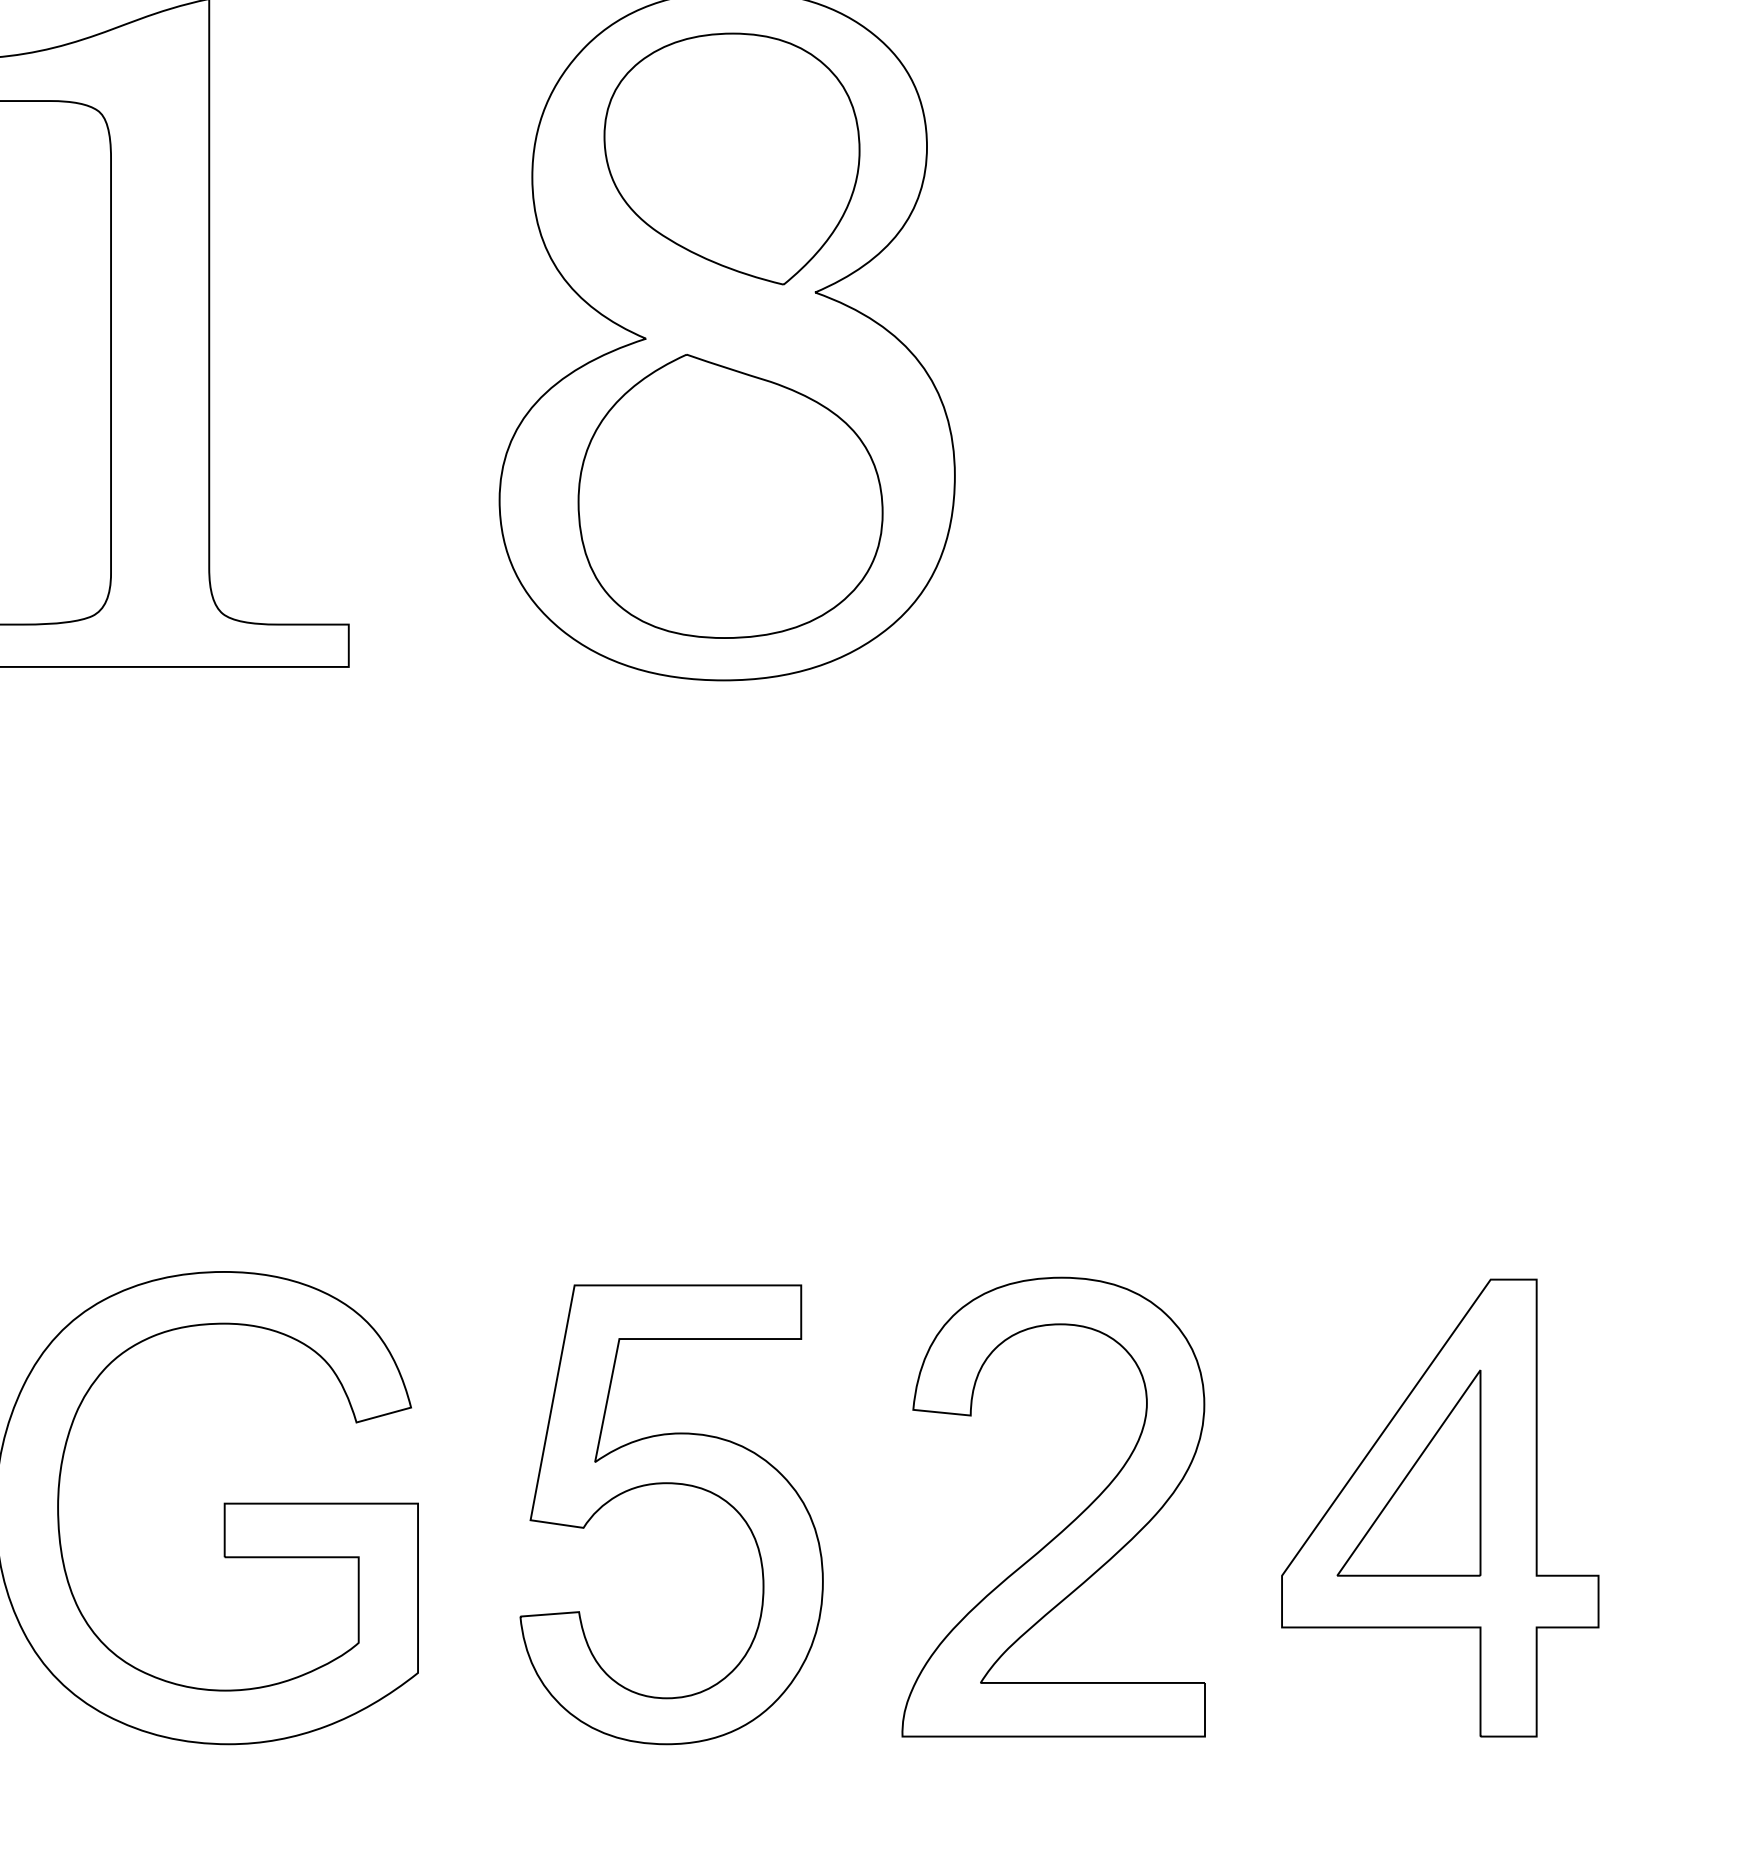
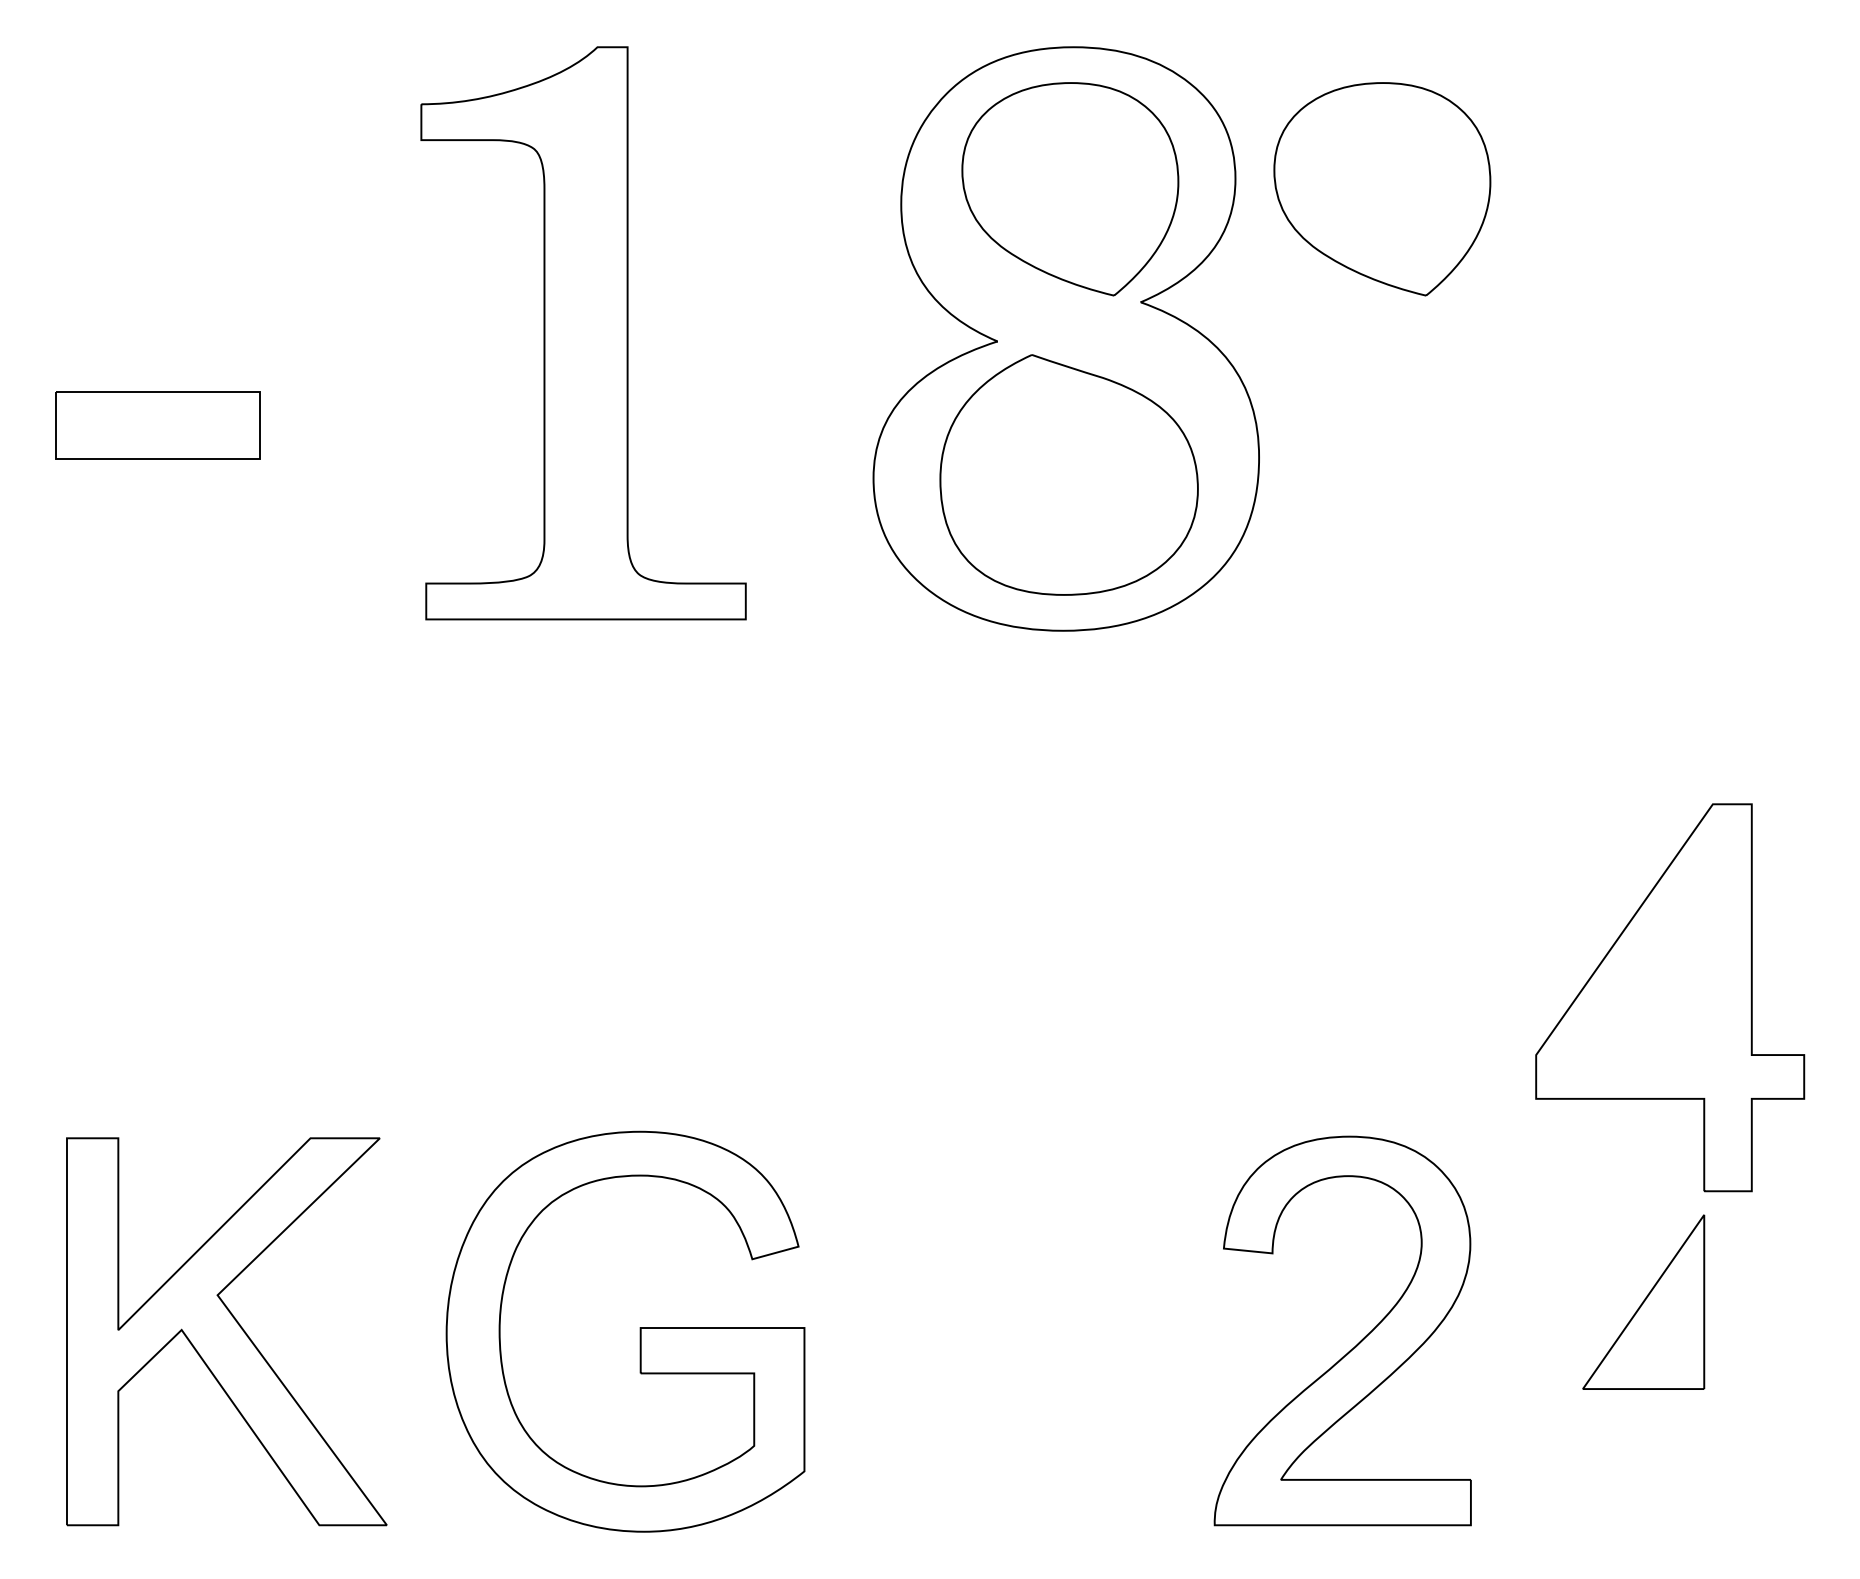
part: (1100, 159) -> (1382, 189), added
part: (677, 1485) -> (1024, 1312), removed
part: (1440, 1507) -> (1670, 997), moved

